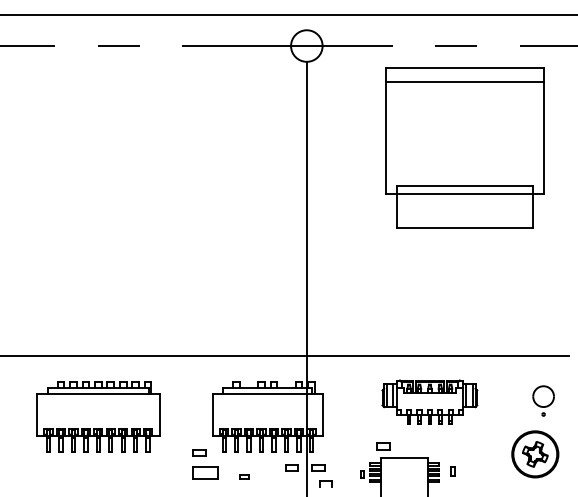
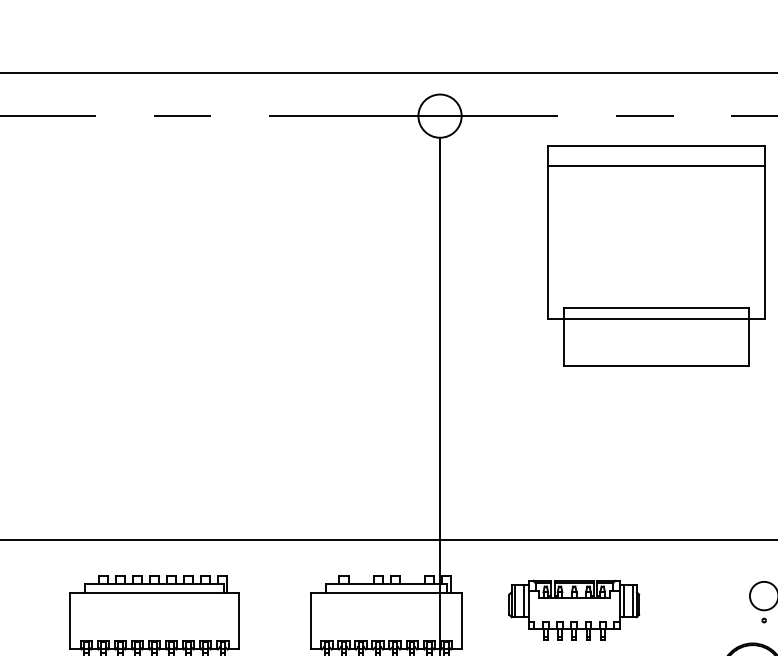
part: (429, 401) -> (573, 609), moved

